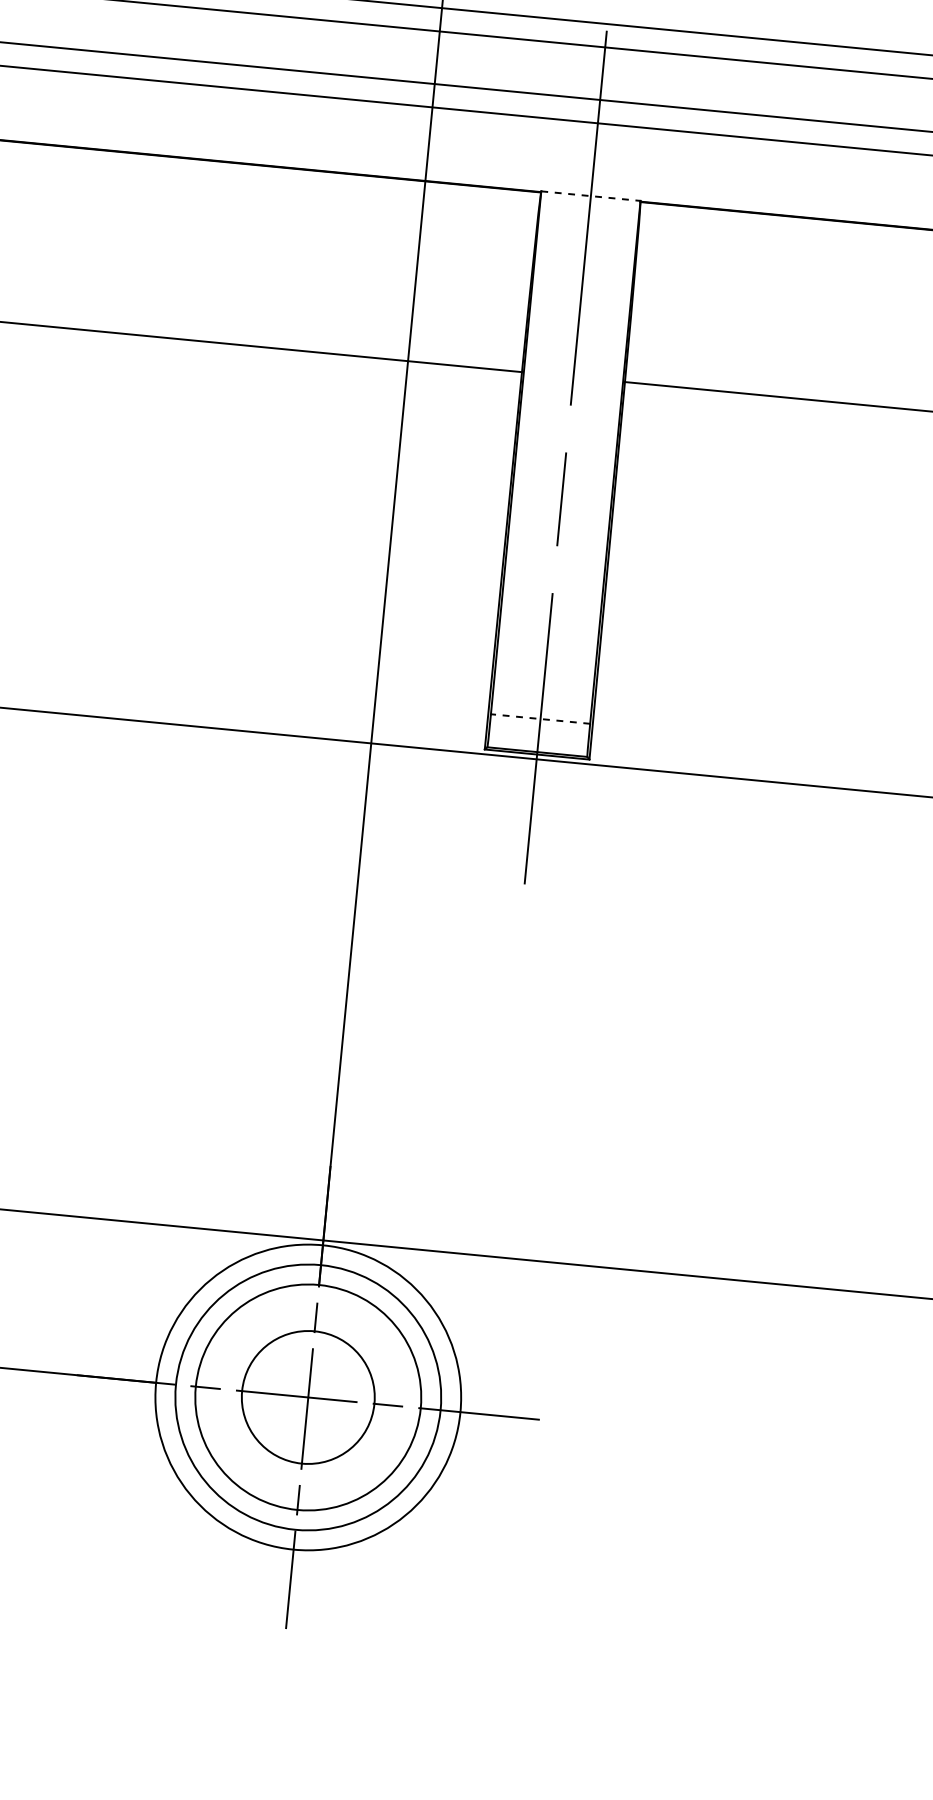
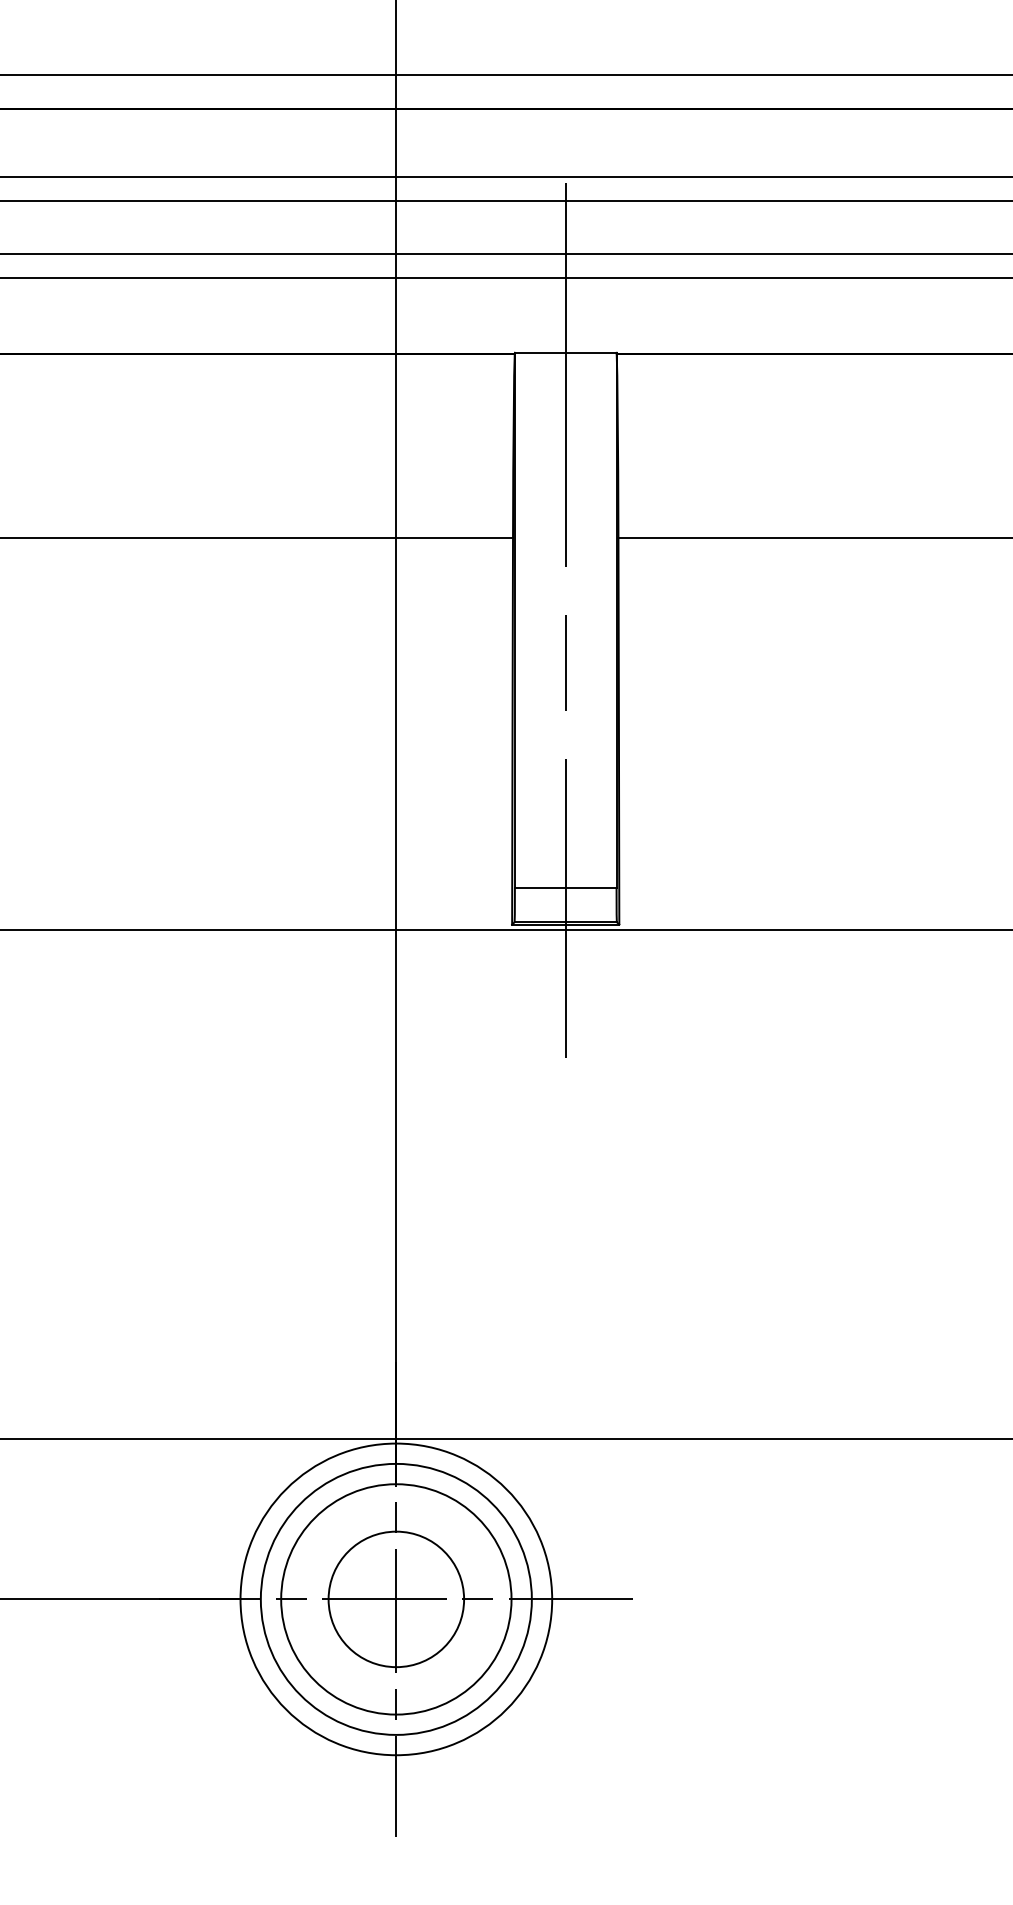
line: (590, 195) -> (565, 352), dashed -> solid
line: (540, 719) -> (565, 888), dashed -> solid

